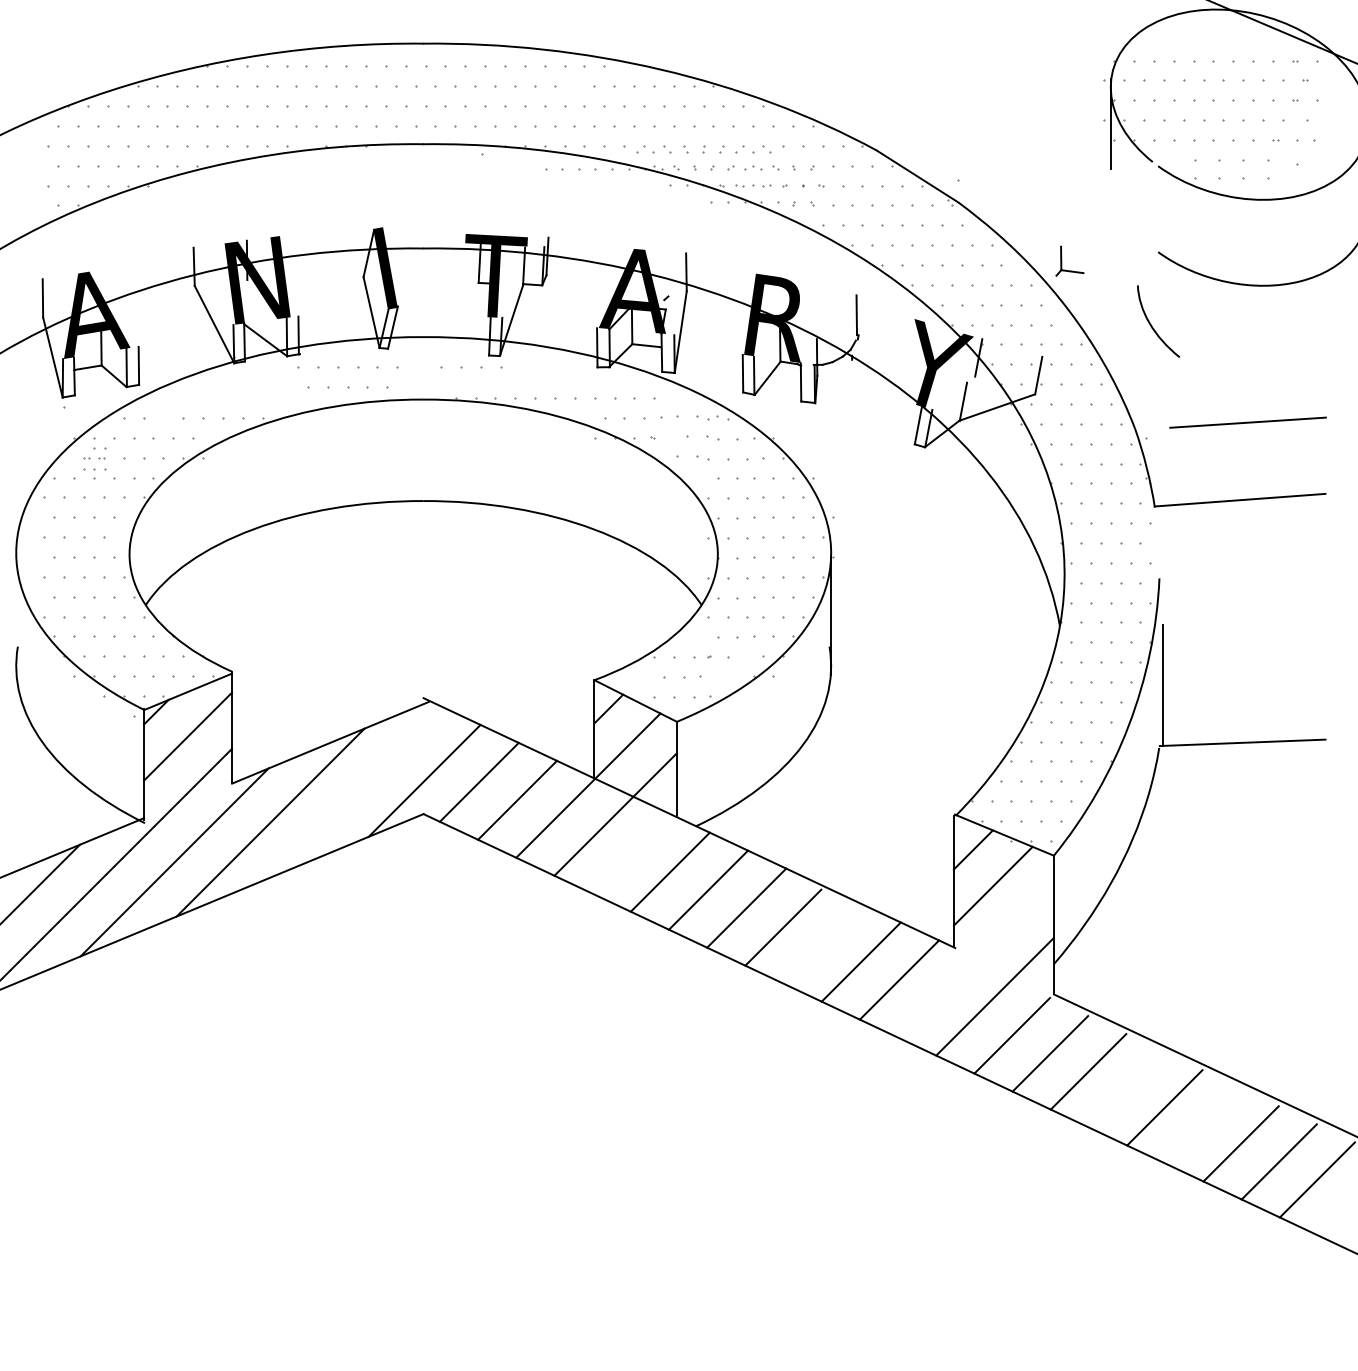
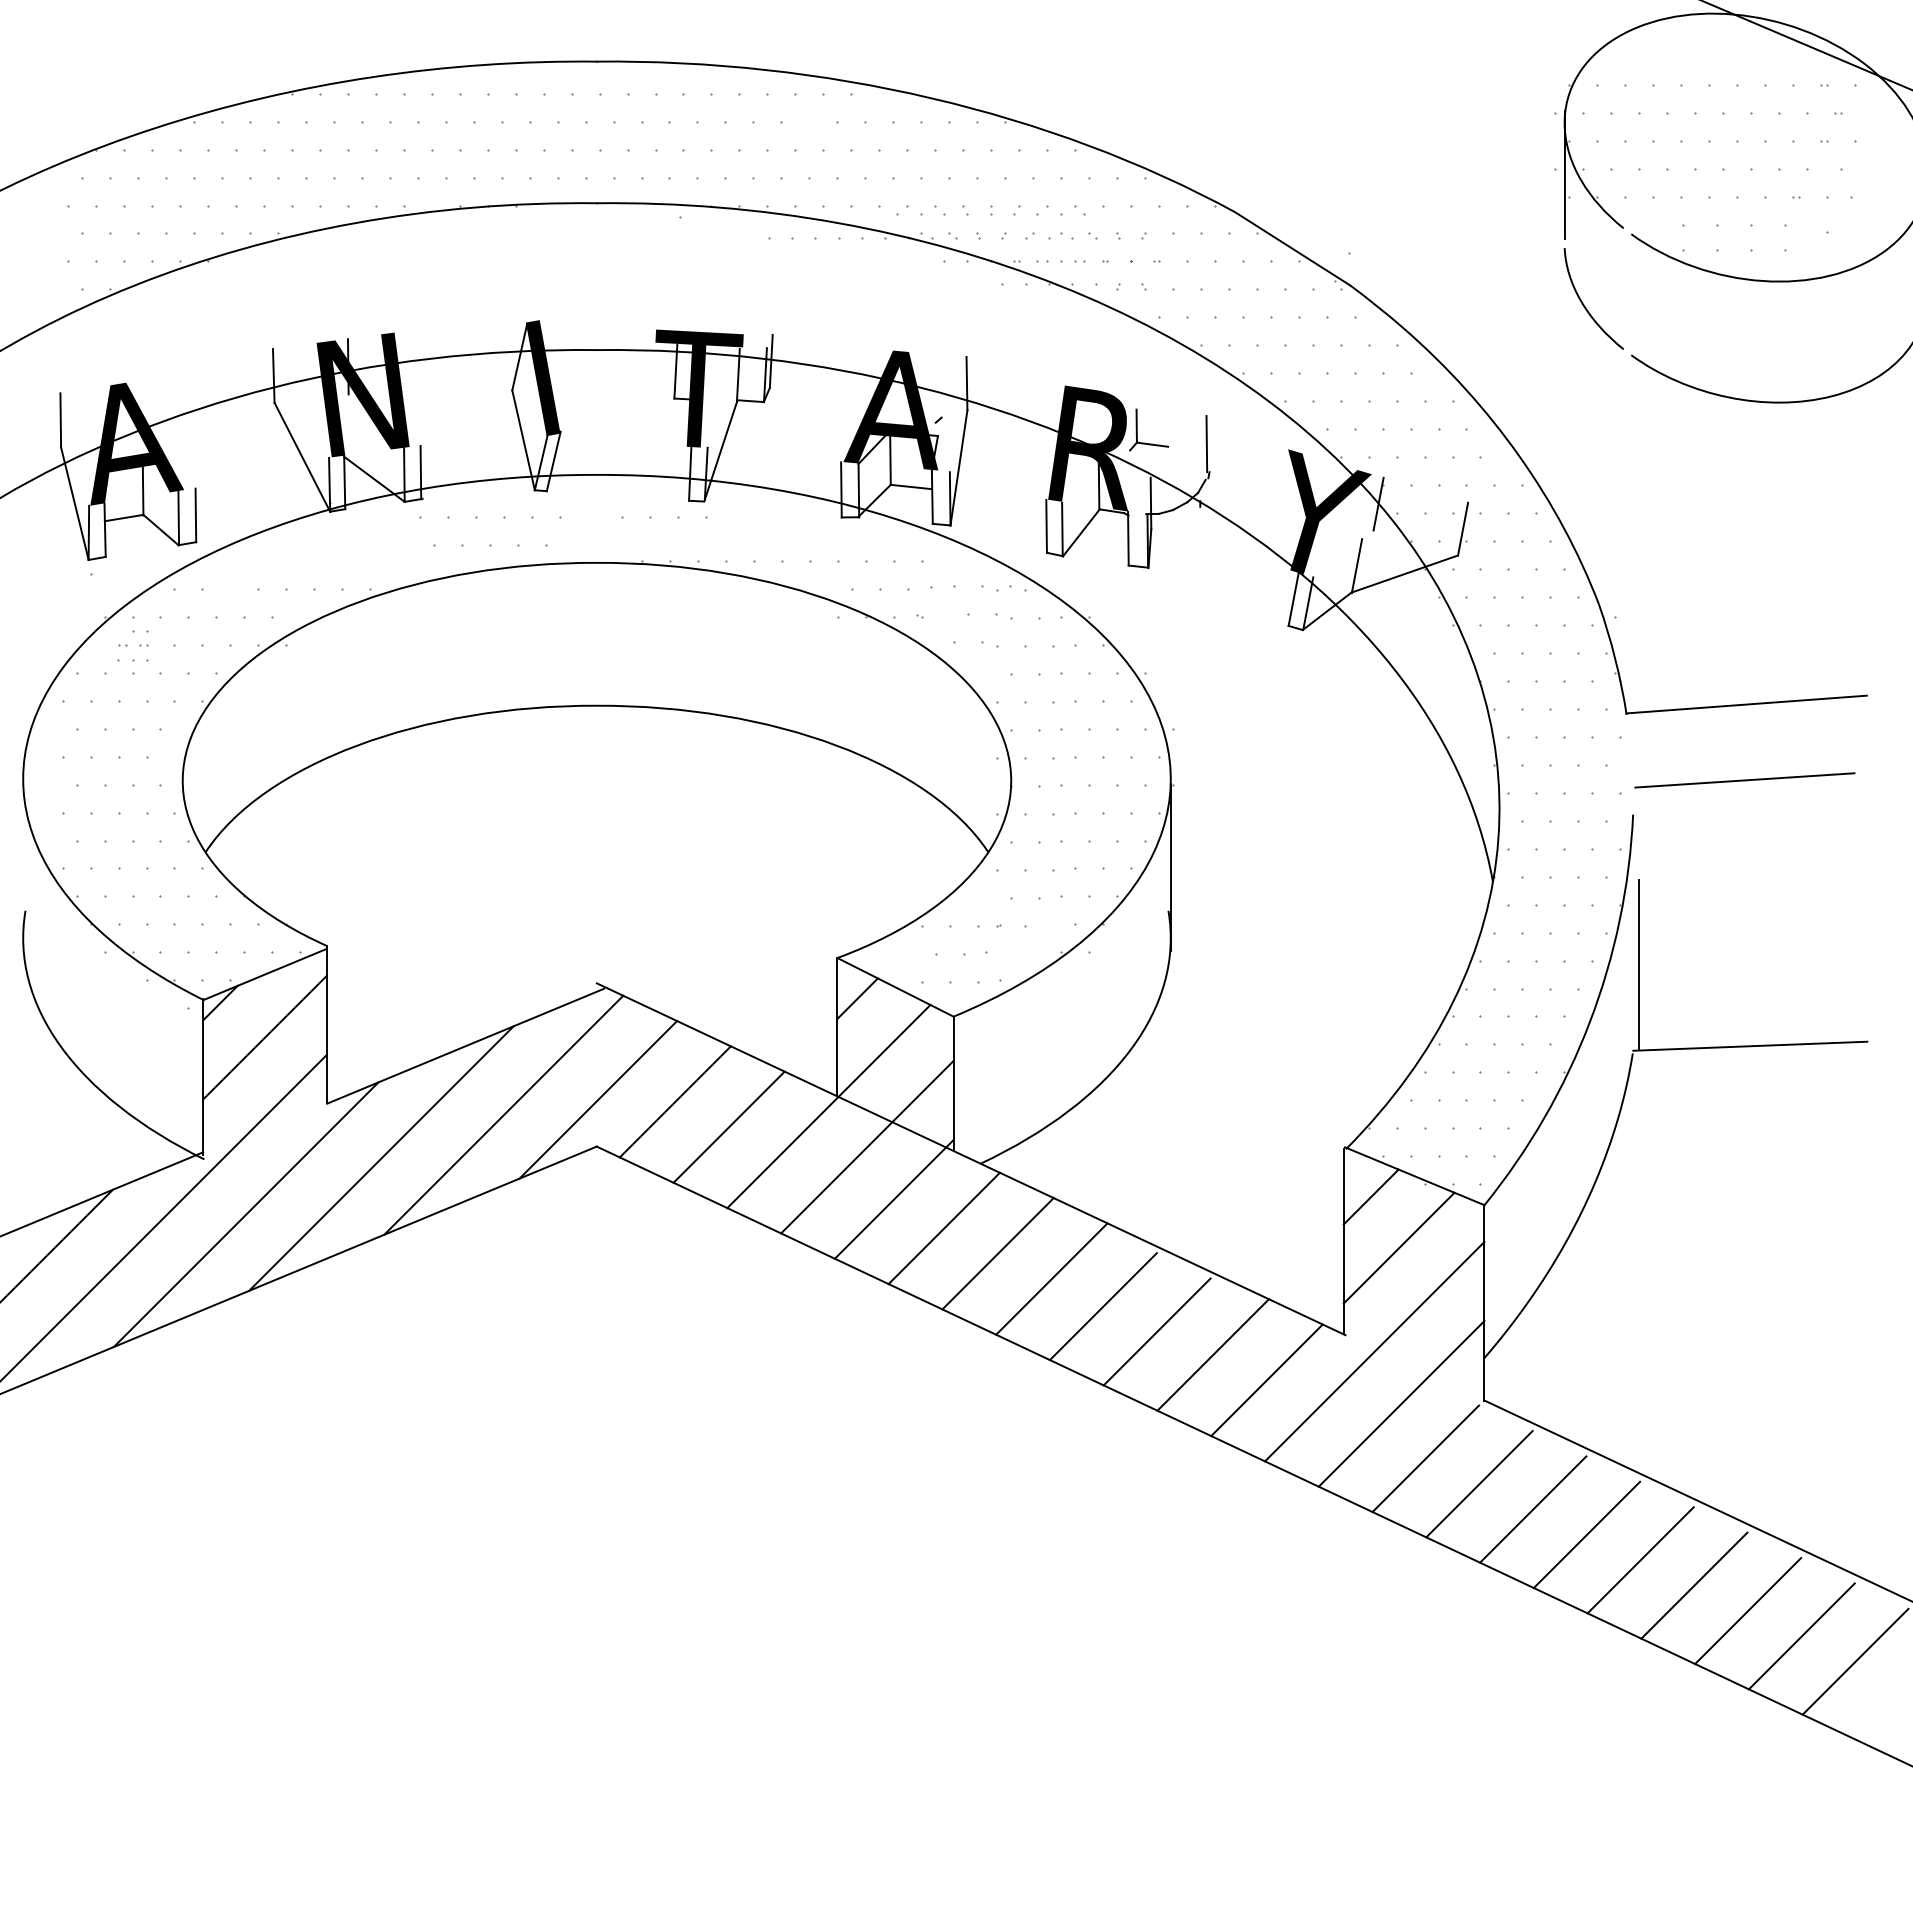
part: (1061, 260) -> (1137, 429), moved
curve: (1151, 325) -> (1584, 304), moved
line: (1247, 422) -> (1744, 780), moved
line: (357, 791) -> (503, 1114), added
line: (634, 851) -> (893, 1199), added
line: (821, 945) -> (1156, 1331), added
line: (975, 959) -> (1374, 1351), added
line: (1126, 1089) -> (1586, 1534), added
line: (1203, 1125) -> (1694, 1585), added

